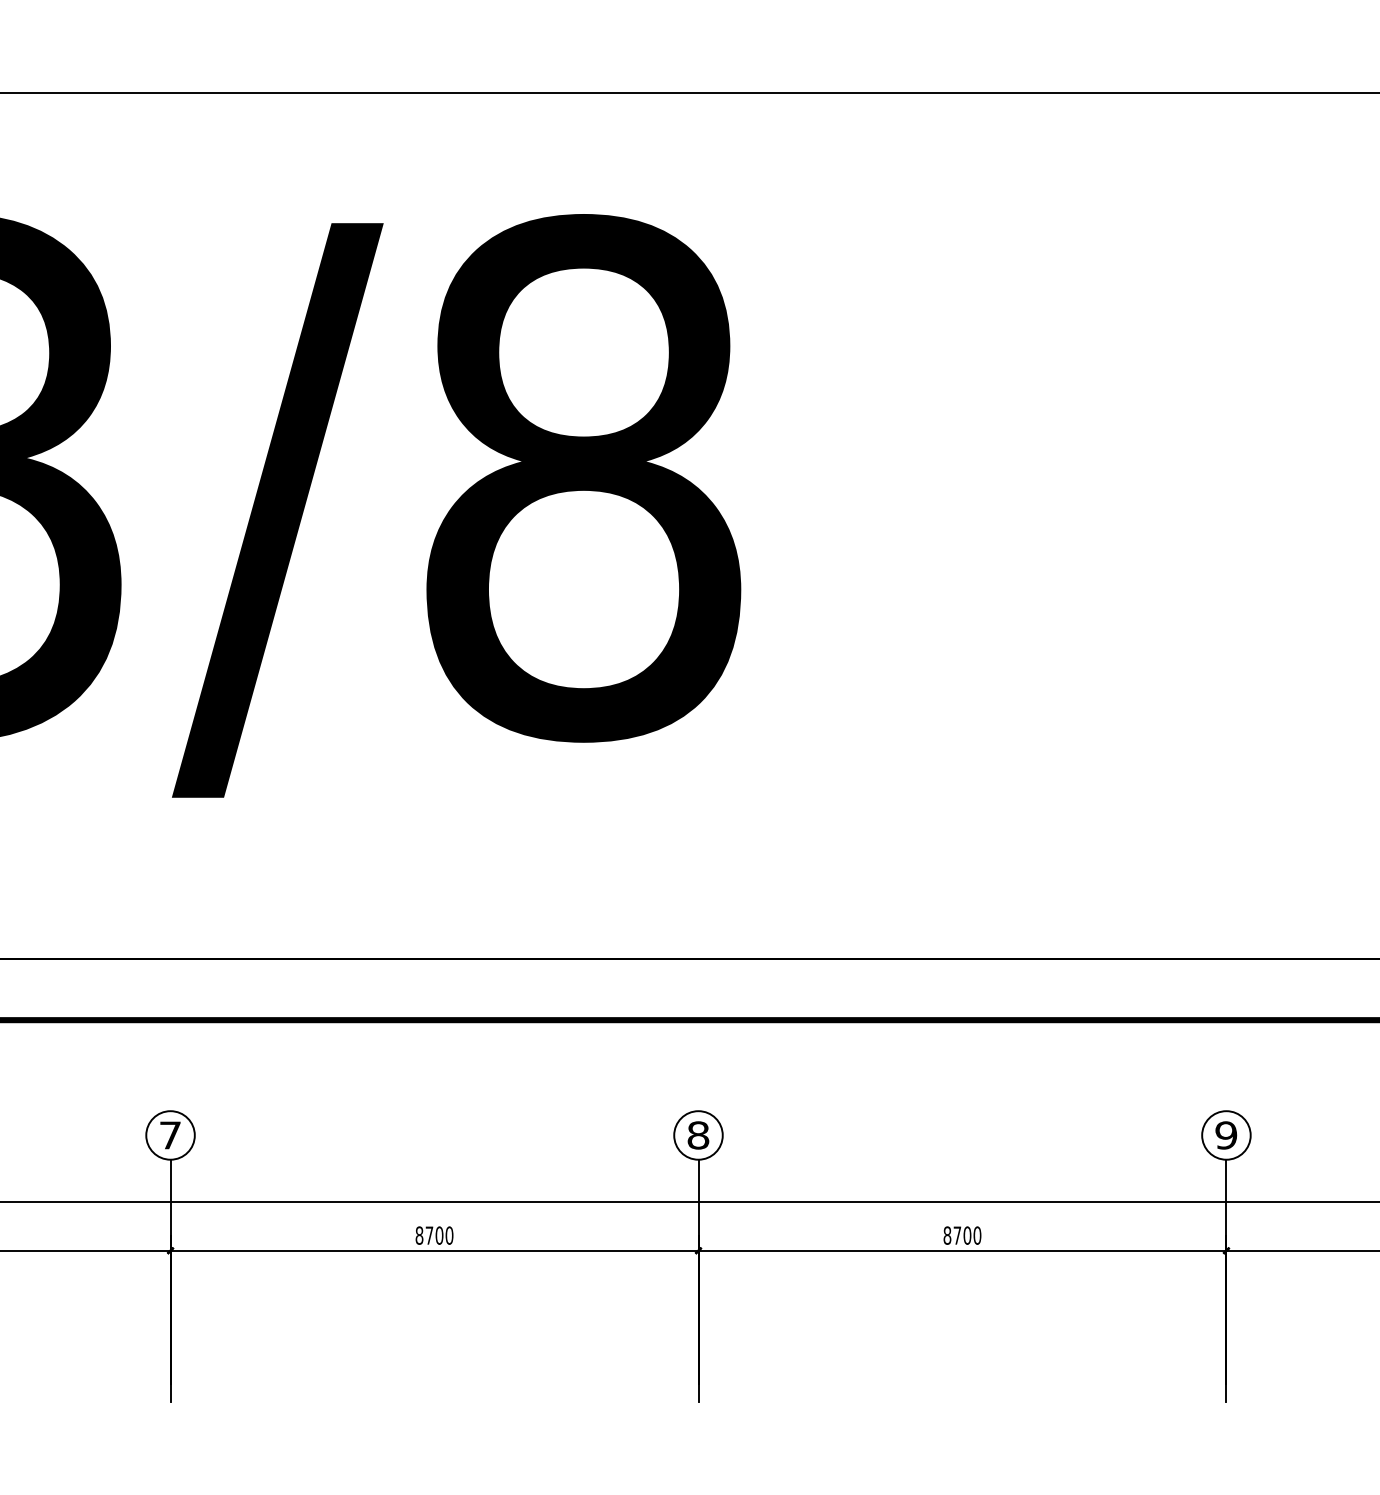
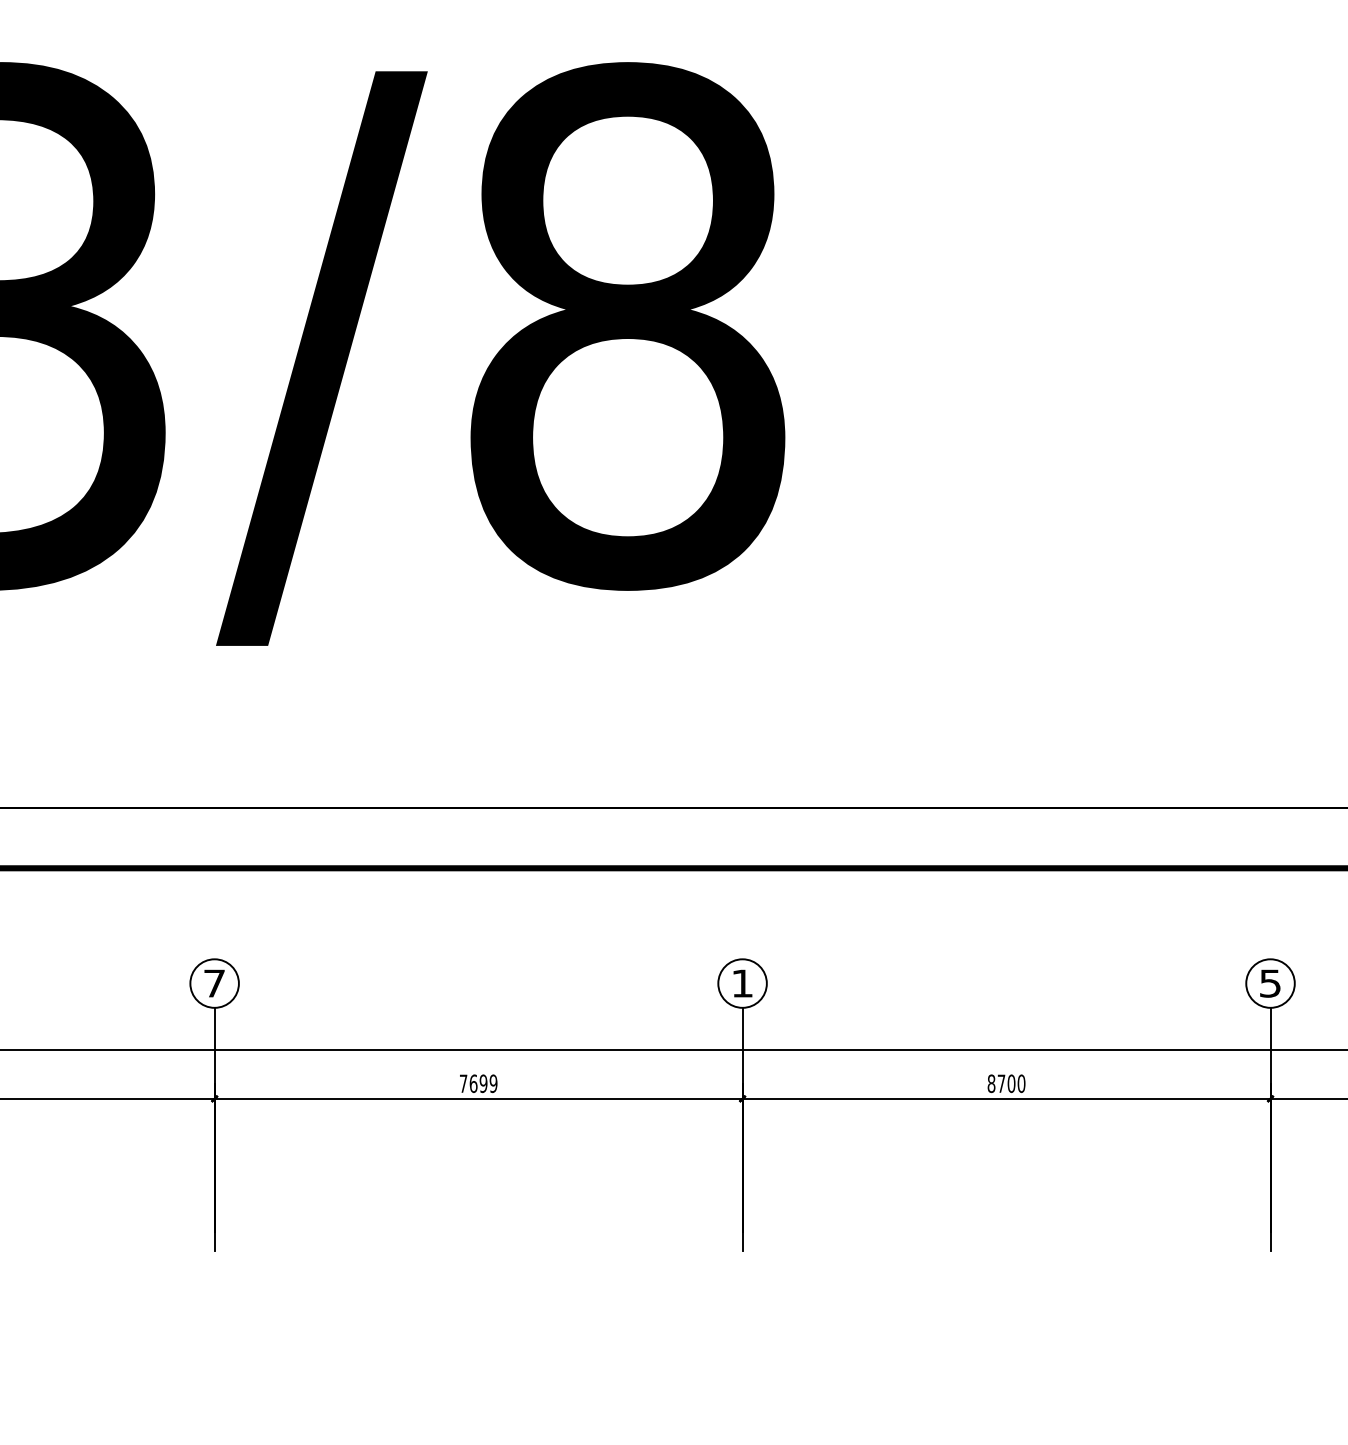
text: (698, 1135) -> (742, 983), 8 -> 1
text: (1226, 1135) -> (1270, 983), 9 -> 5
text: (434, 1235) -> (478, 1083), 8700 -> 7699

